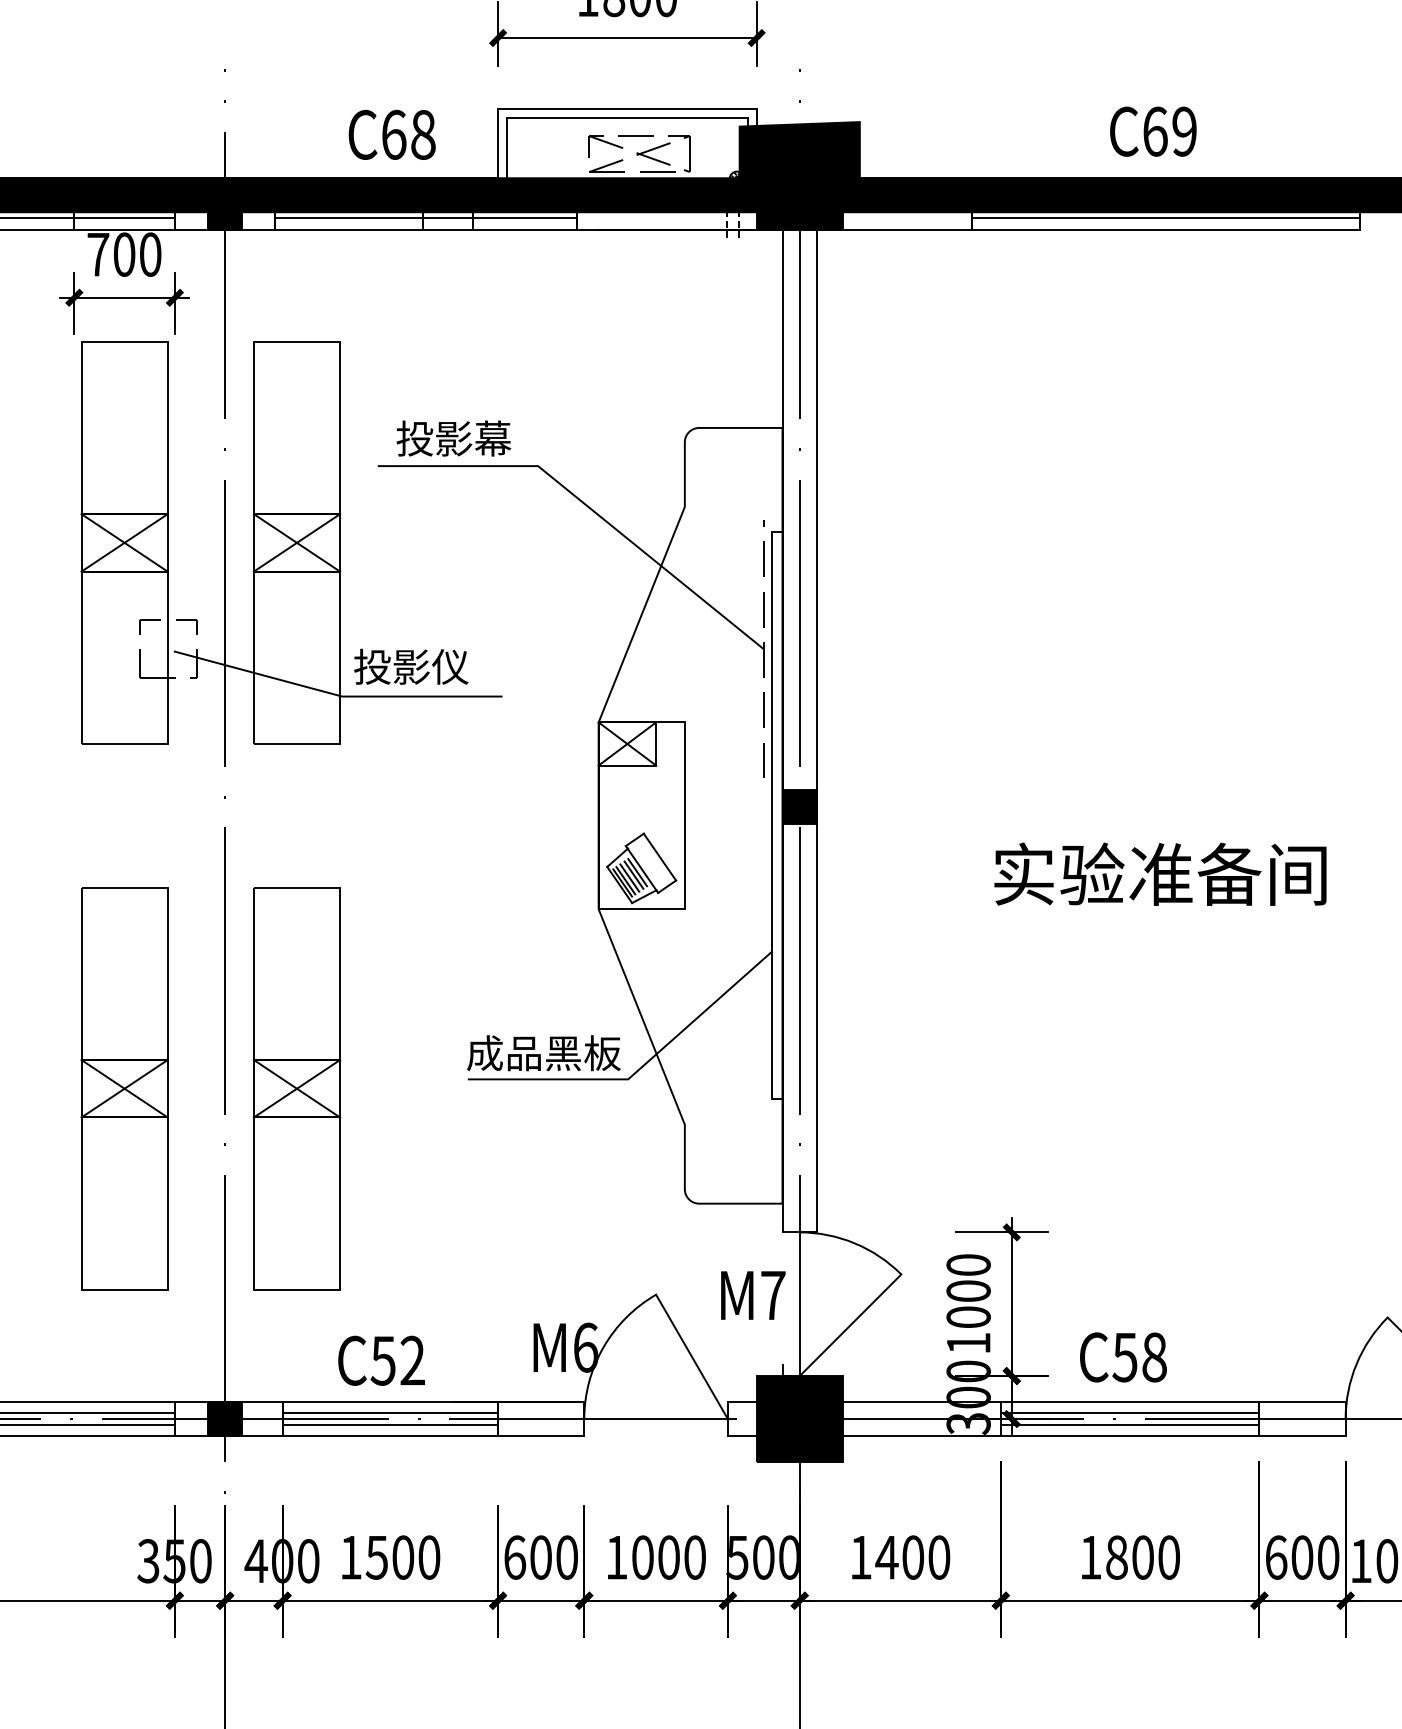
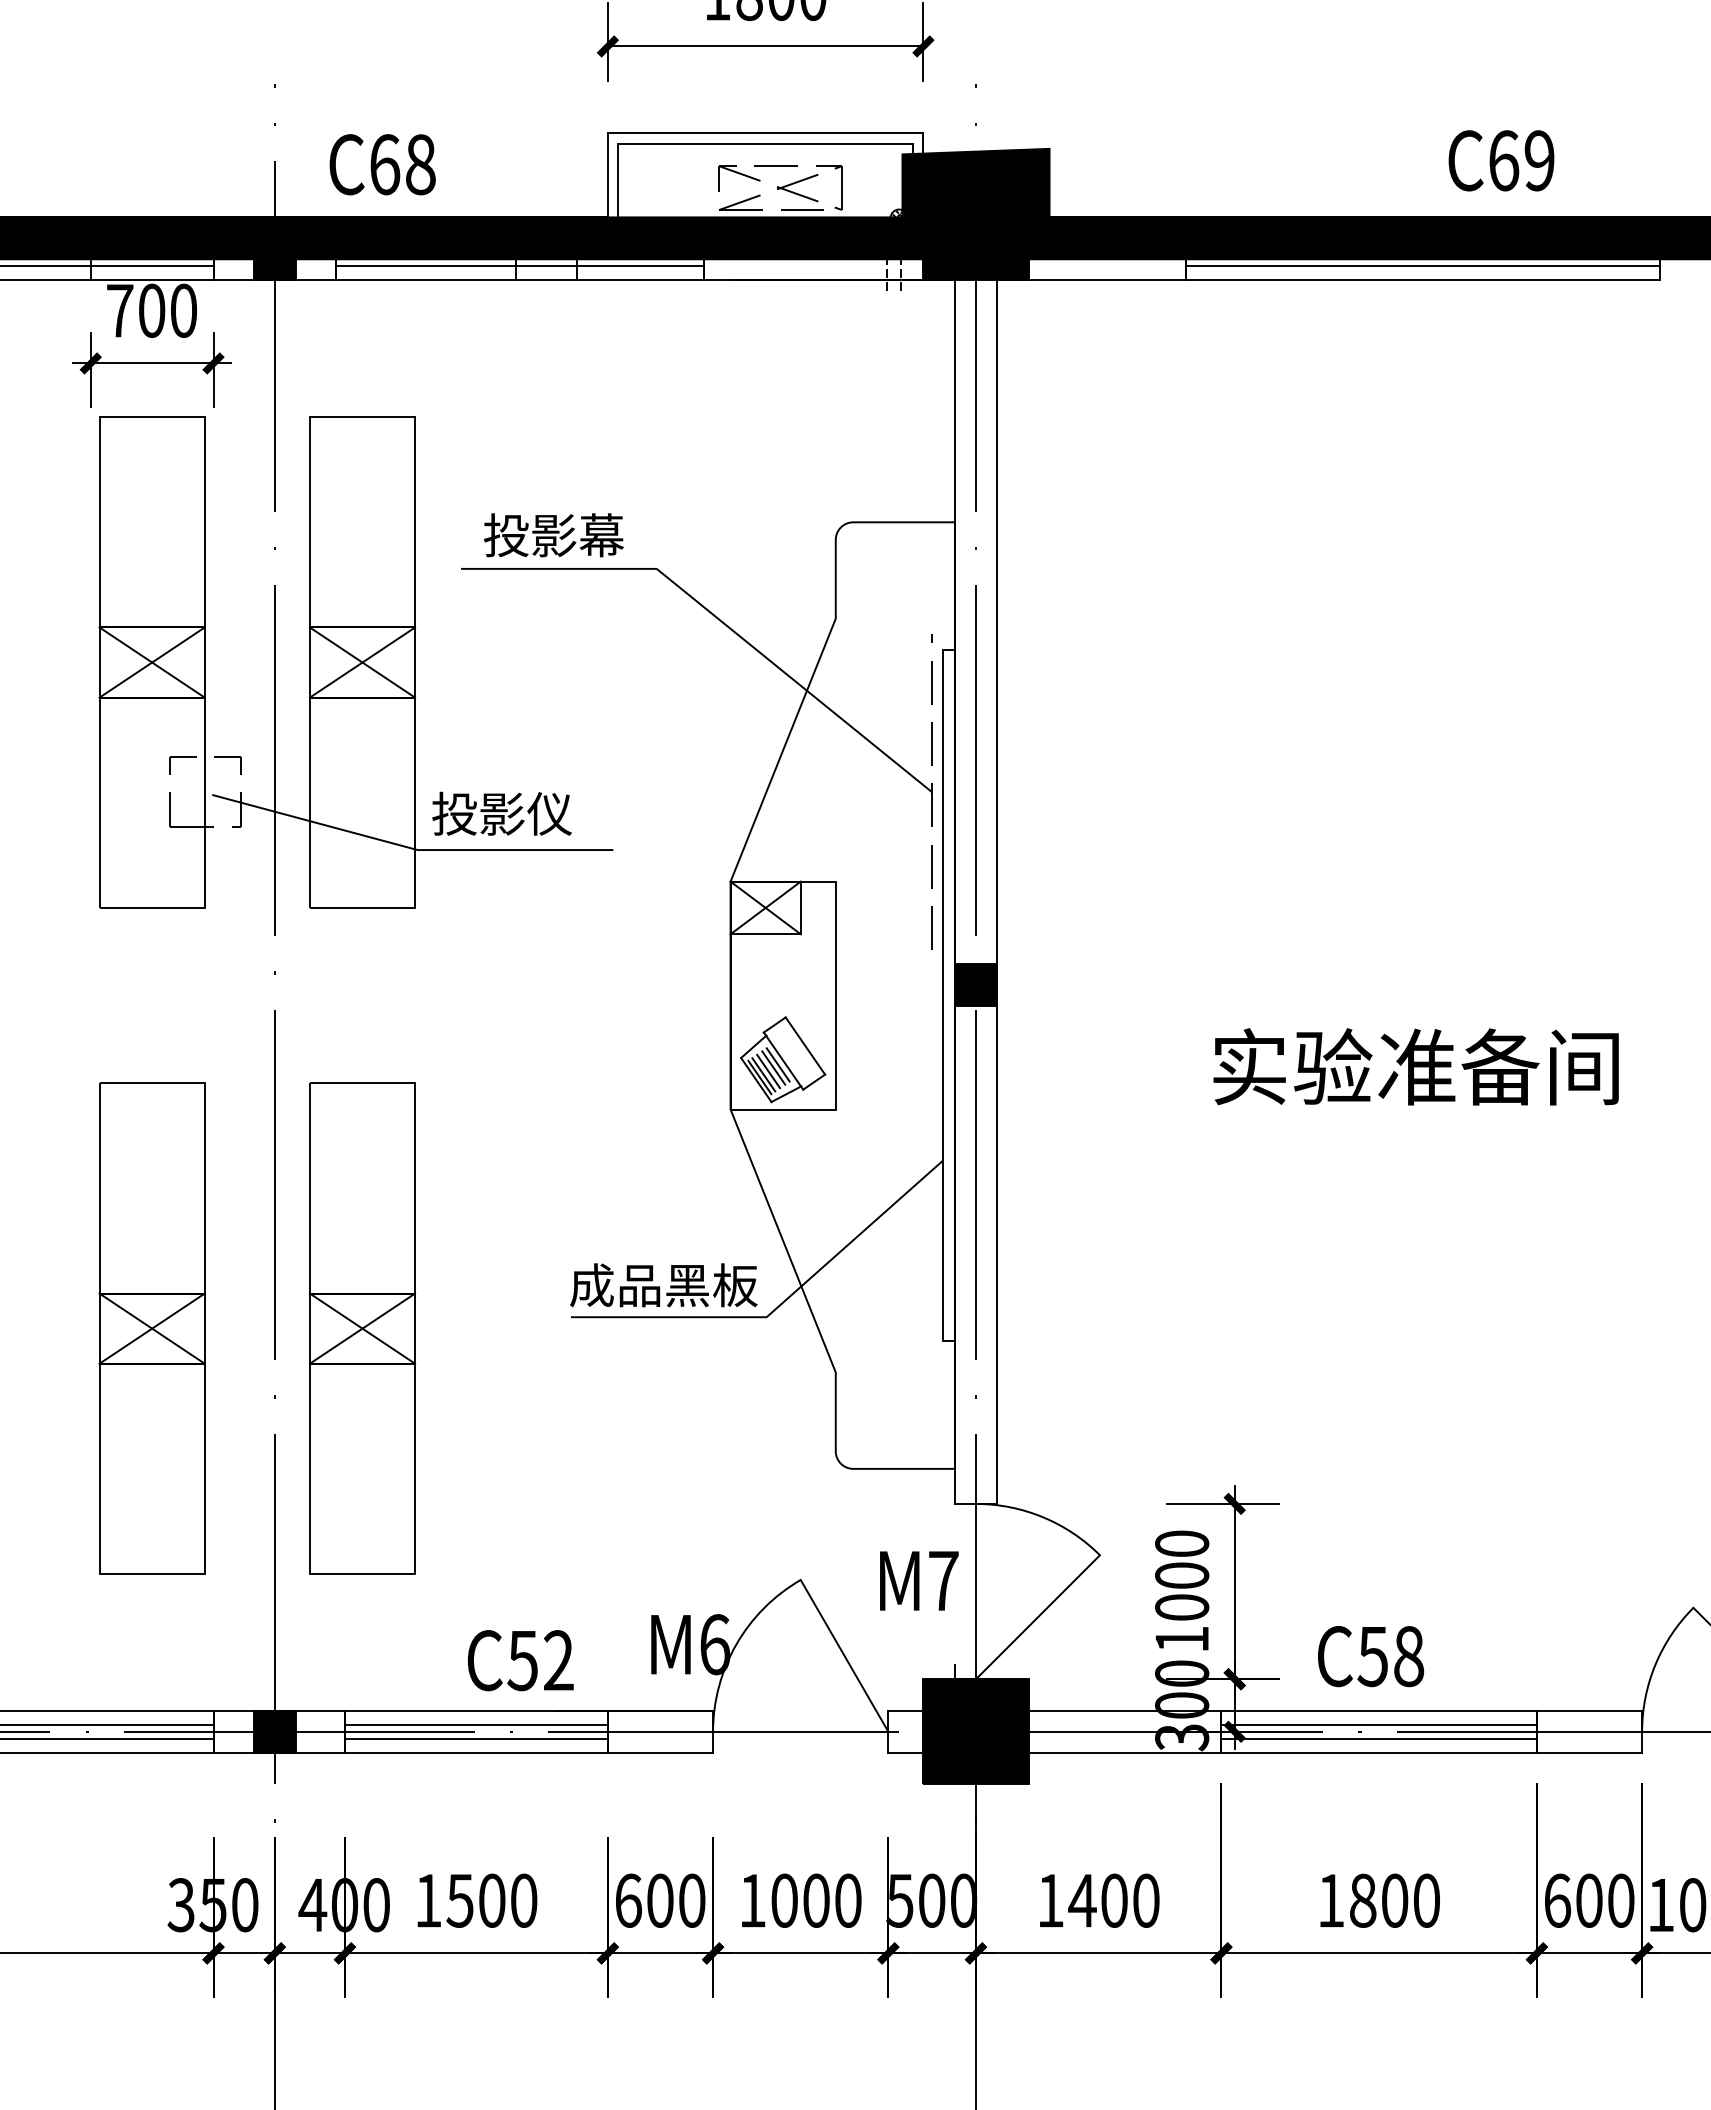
text: (1153, 131) -> (1501, 160), moved
text: (392, 134) -> (382, 164), moved
text: (381, 1360) -> (520, 1660), moved

